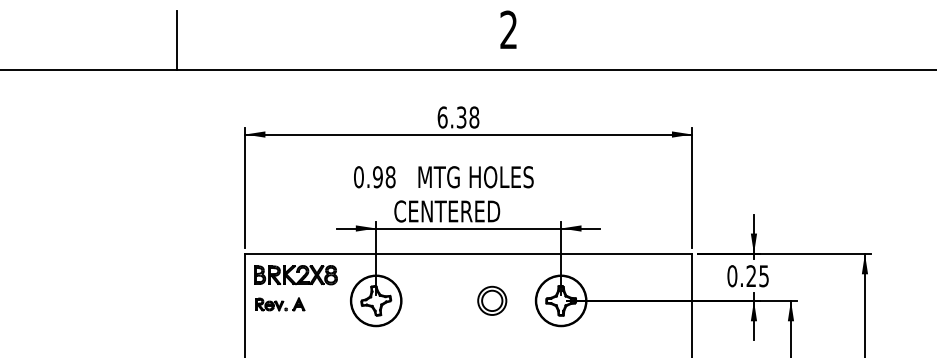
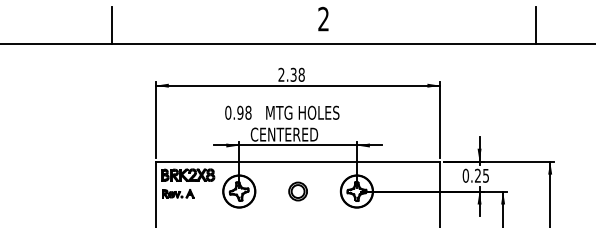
line: (841, 39) -> (535, 25), added
text: (442, 116) -> (281, 74), 6.38 -> 2.38
part: (491, 300) -> (297, 191), moved

